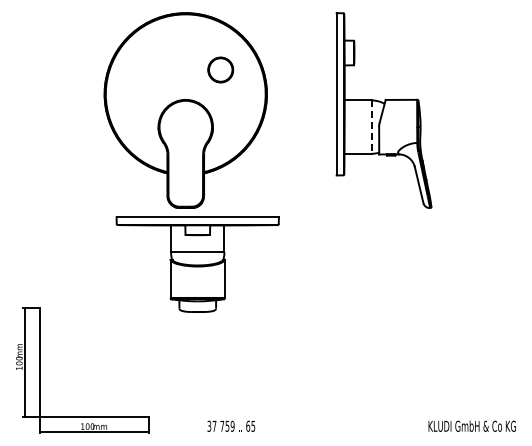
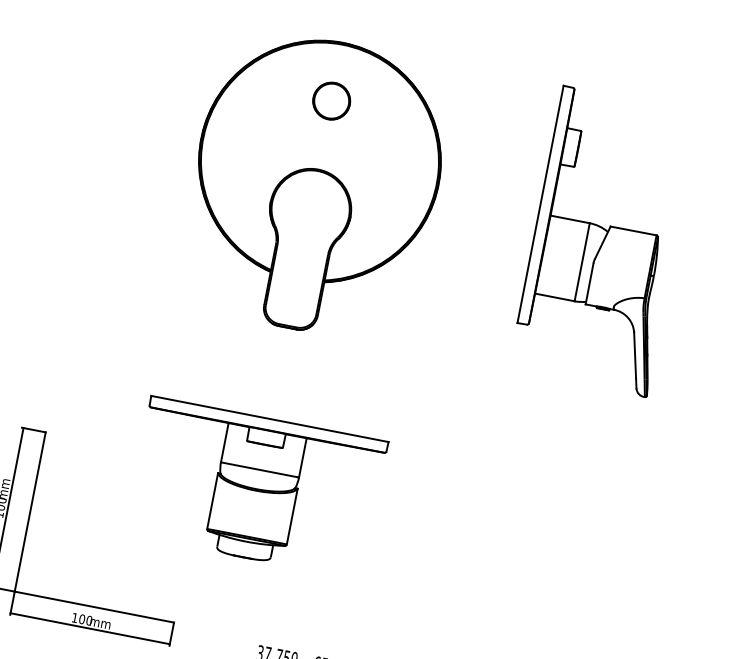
part: (220, 69) -> (331, 100), moved
line: (371, 127) -> (582, 262), dashed -> solid
part: (197, 264) -> (256, 487), moved

